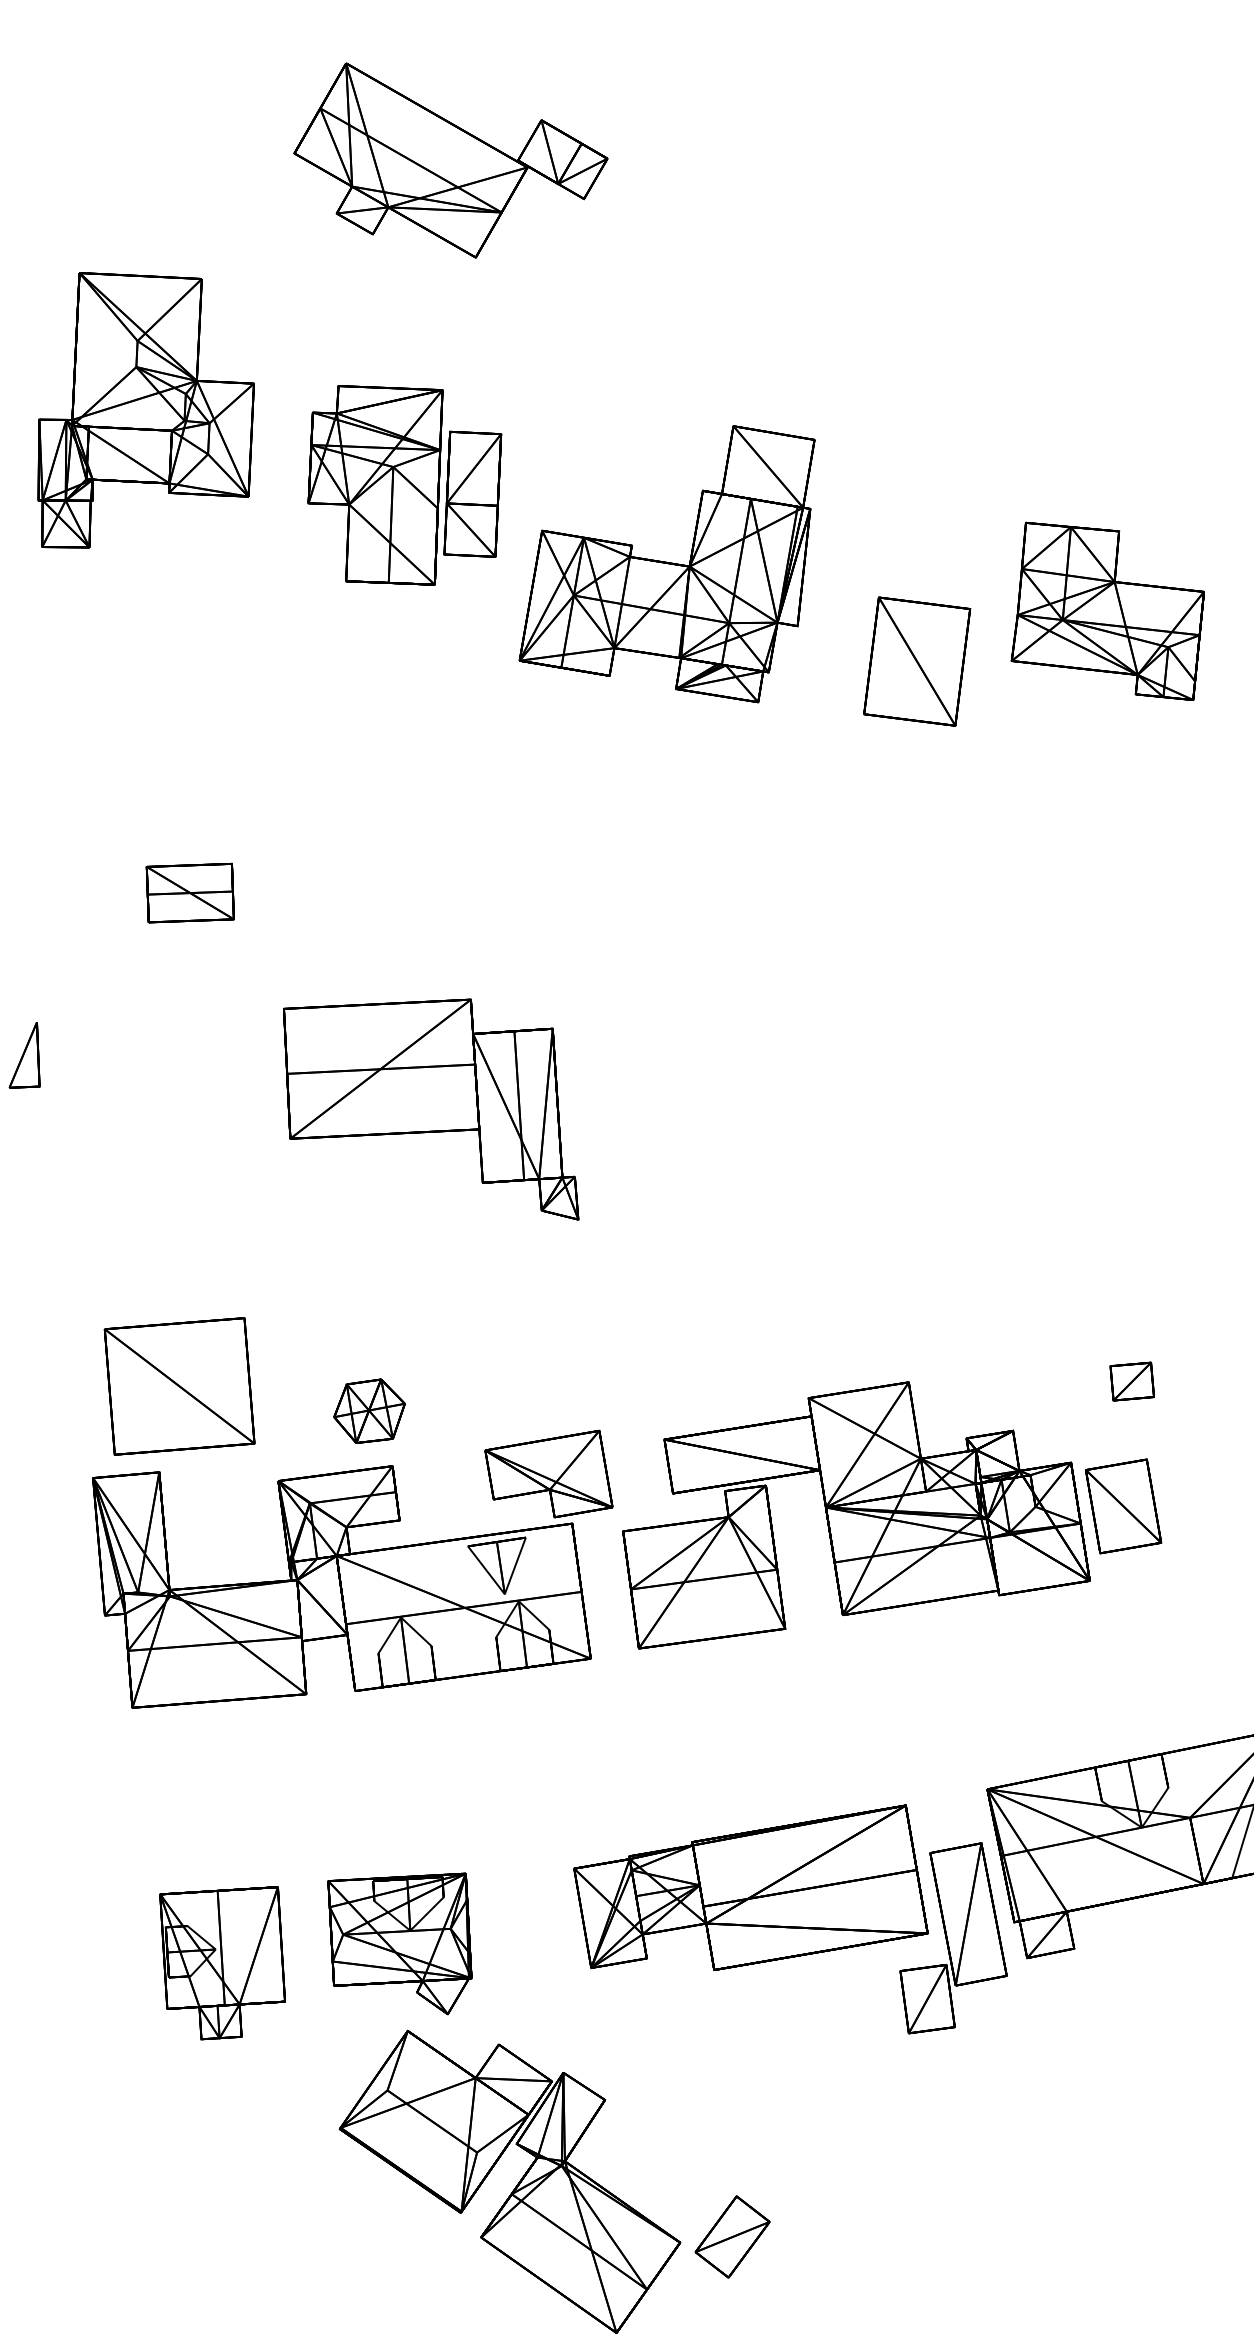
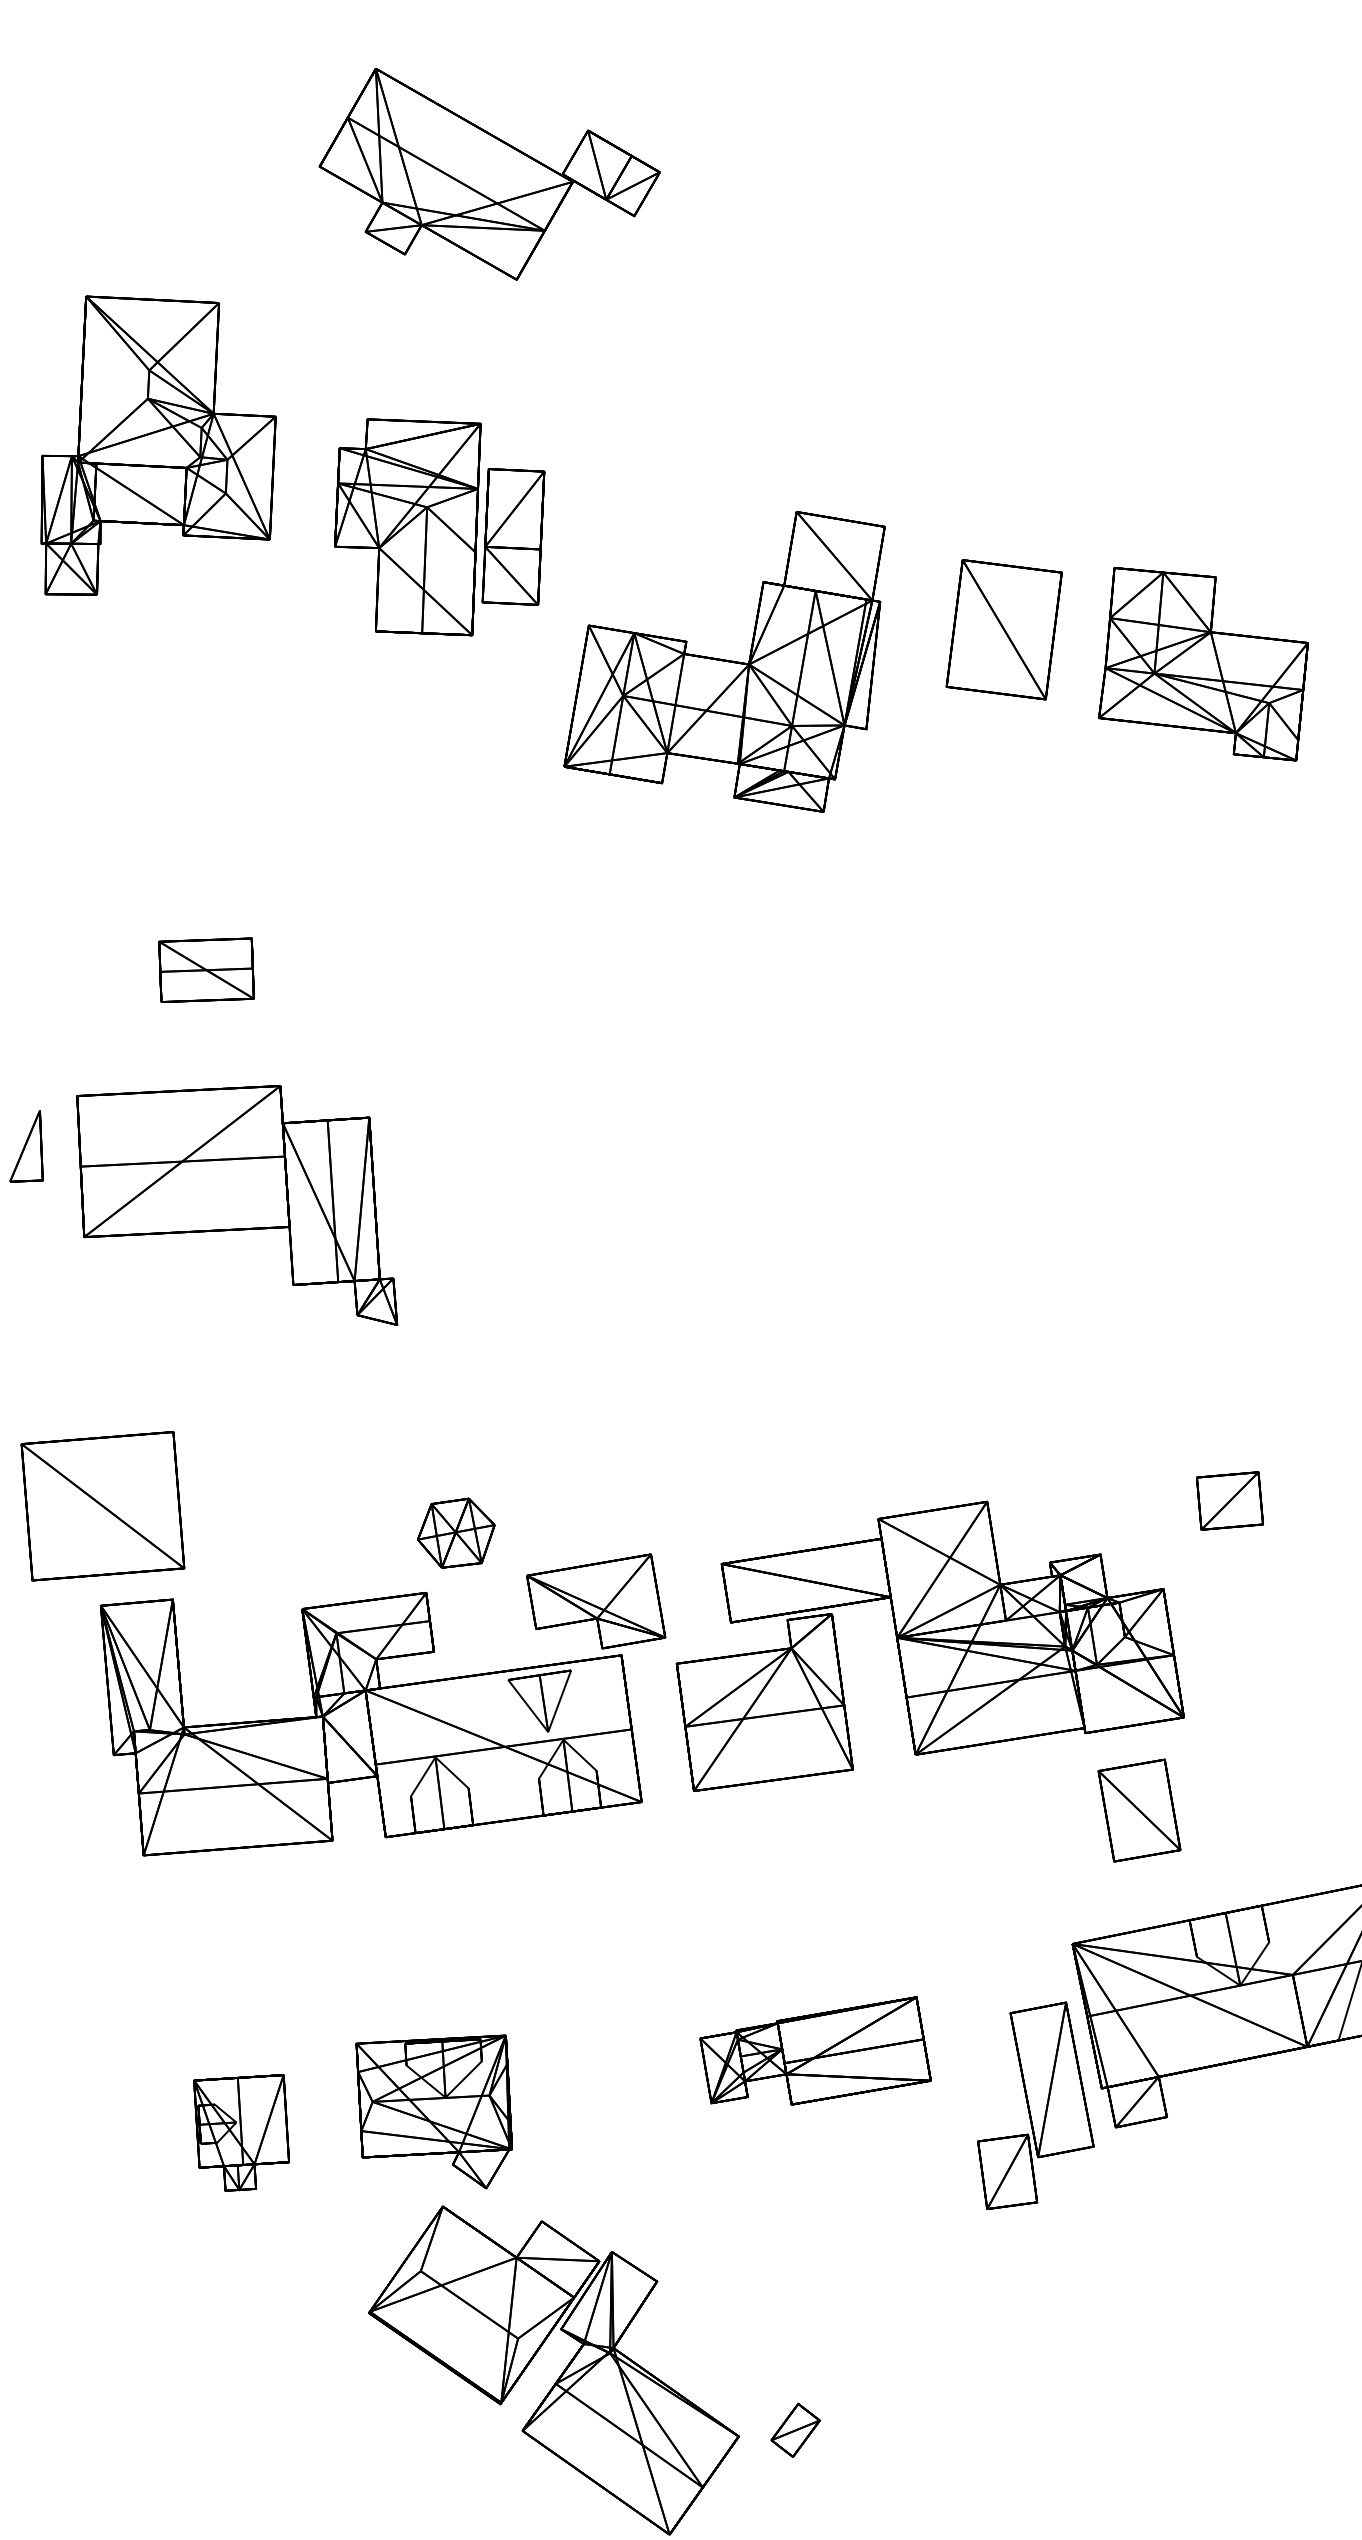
part: (667, 563) -> (724, 661), moved
part: (916, 661) -> (1003, 629), moved
part: (431, 1109) -> (237, 1205), moved
part: (1131, 1381) -> (1229, 1500), size x1.4
part: (179, 1386) -> (102, 1506), moved
part: (369, 1410) -> (456, 1532), moved
part: (1123, 1506) -> (1139, 1810), moved
part: (750, 1887) -> (815, 2050), size x0.6
part: (222, 1962) -> (241, 2132), size x0.7
part: (732, 2237) -> (795, 2430), size x0.6

